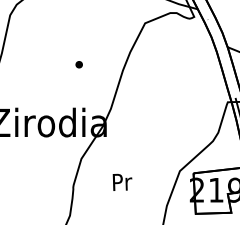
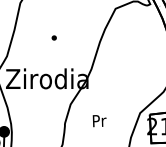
part: (78, 64) -> (53, 37), moved

